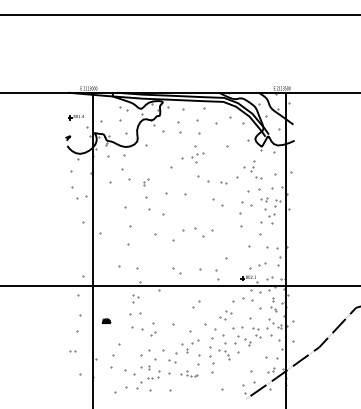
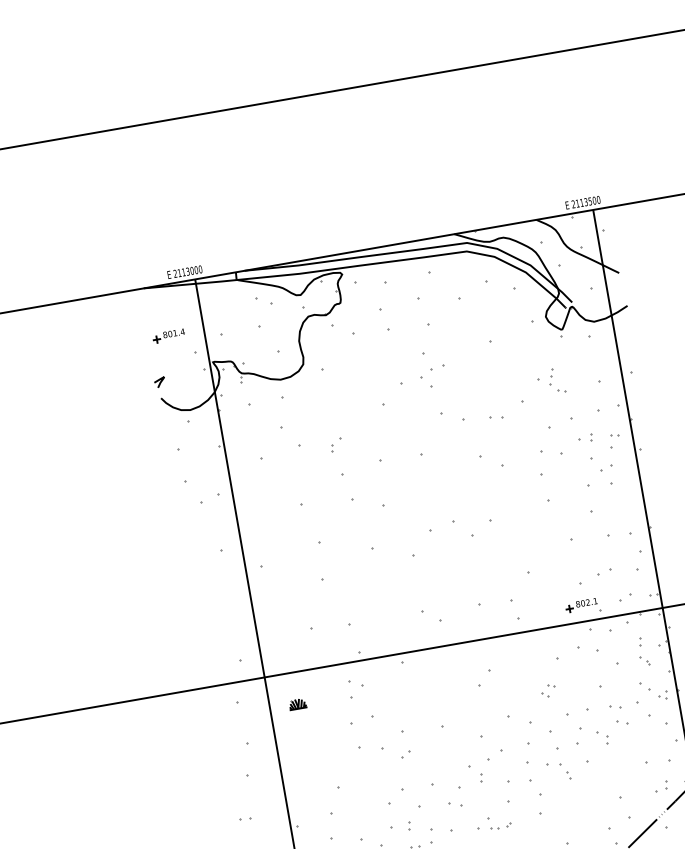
part: (252, 169) -> (550, 380), size x0.7
part: (225, 315) -> (547, 690), size x0.6
part: (106, 321) -> (297, 704), moved

